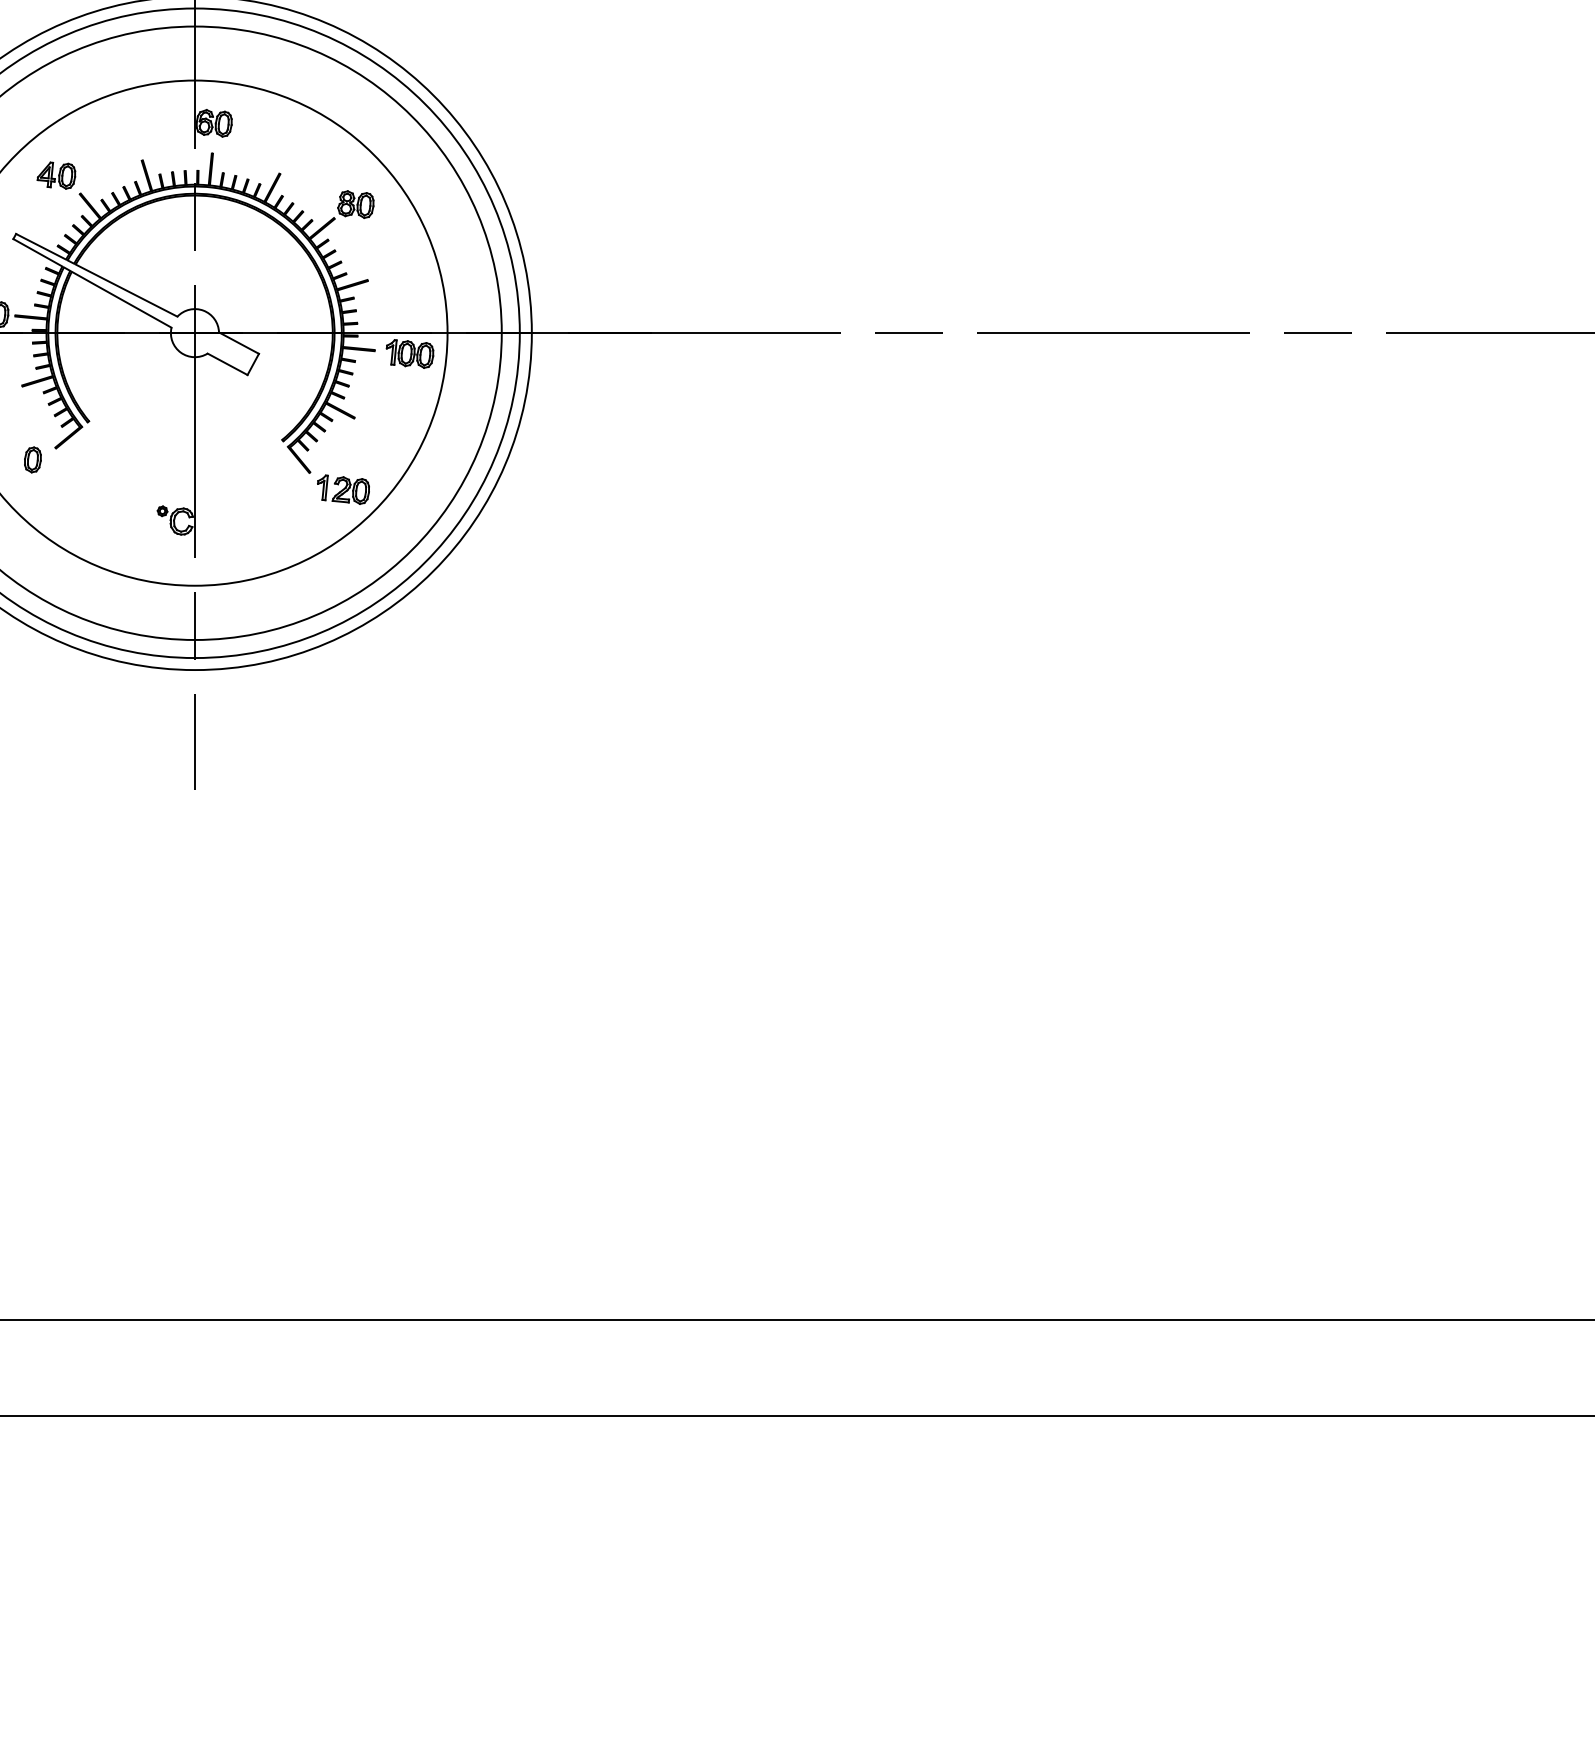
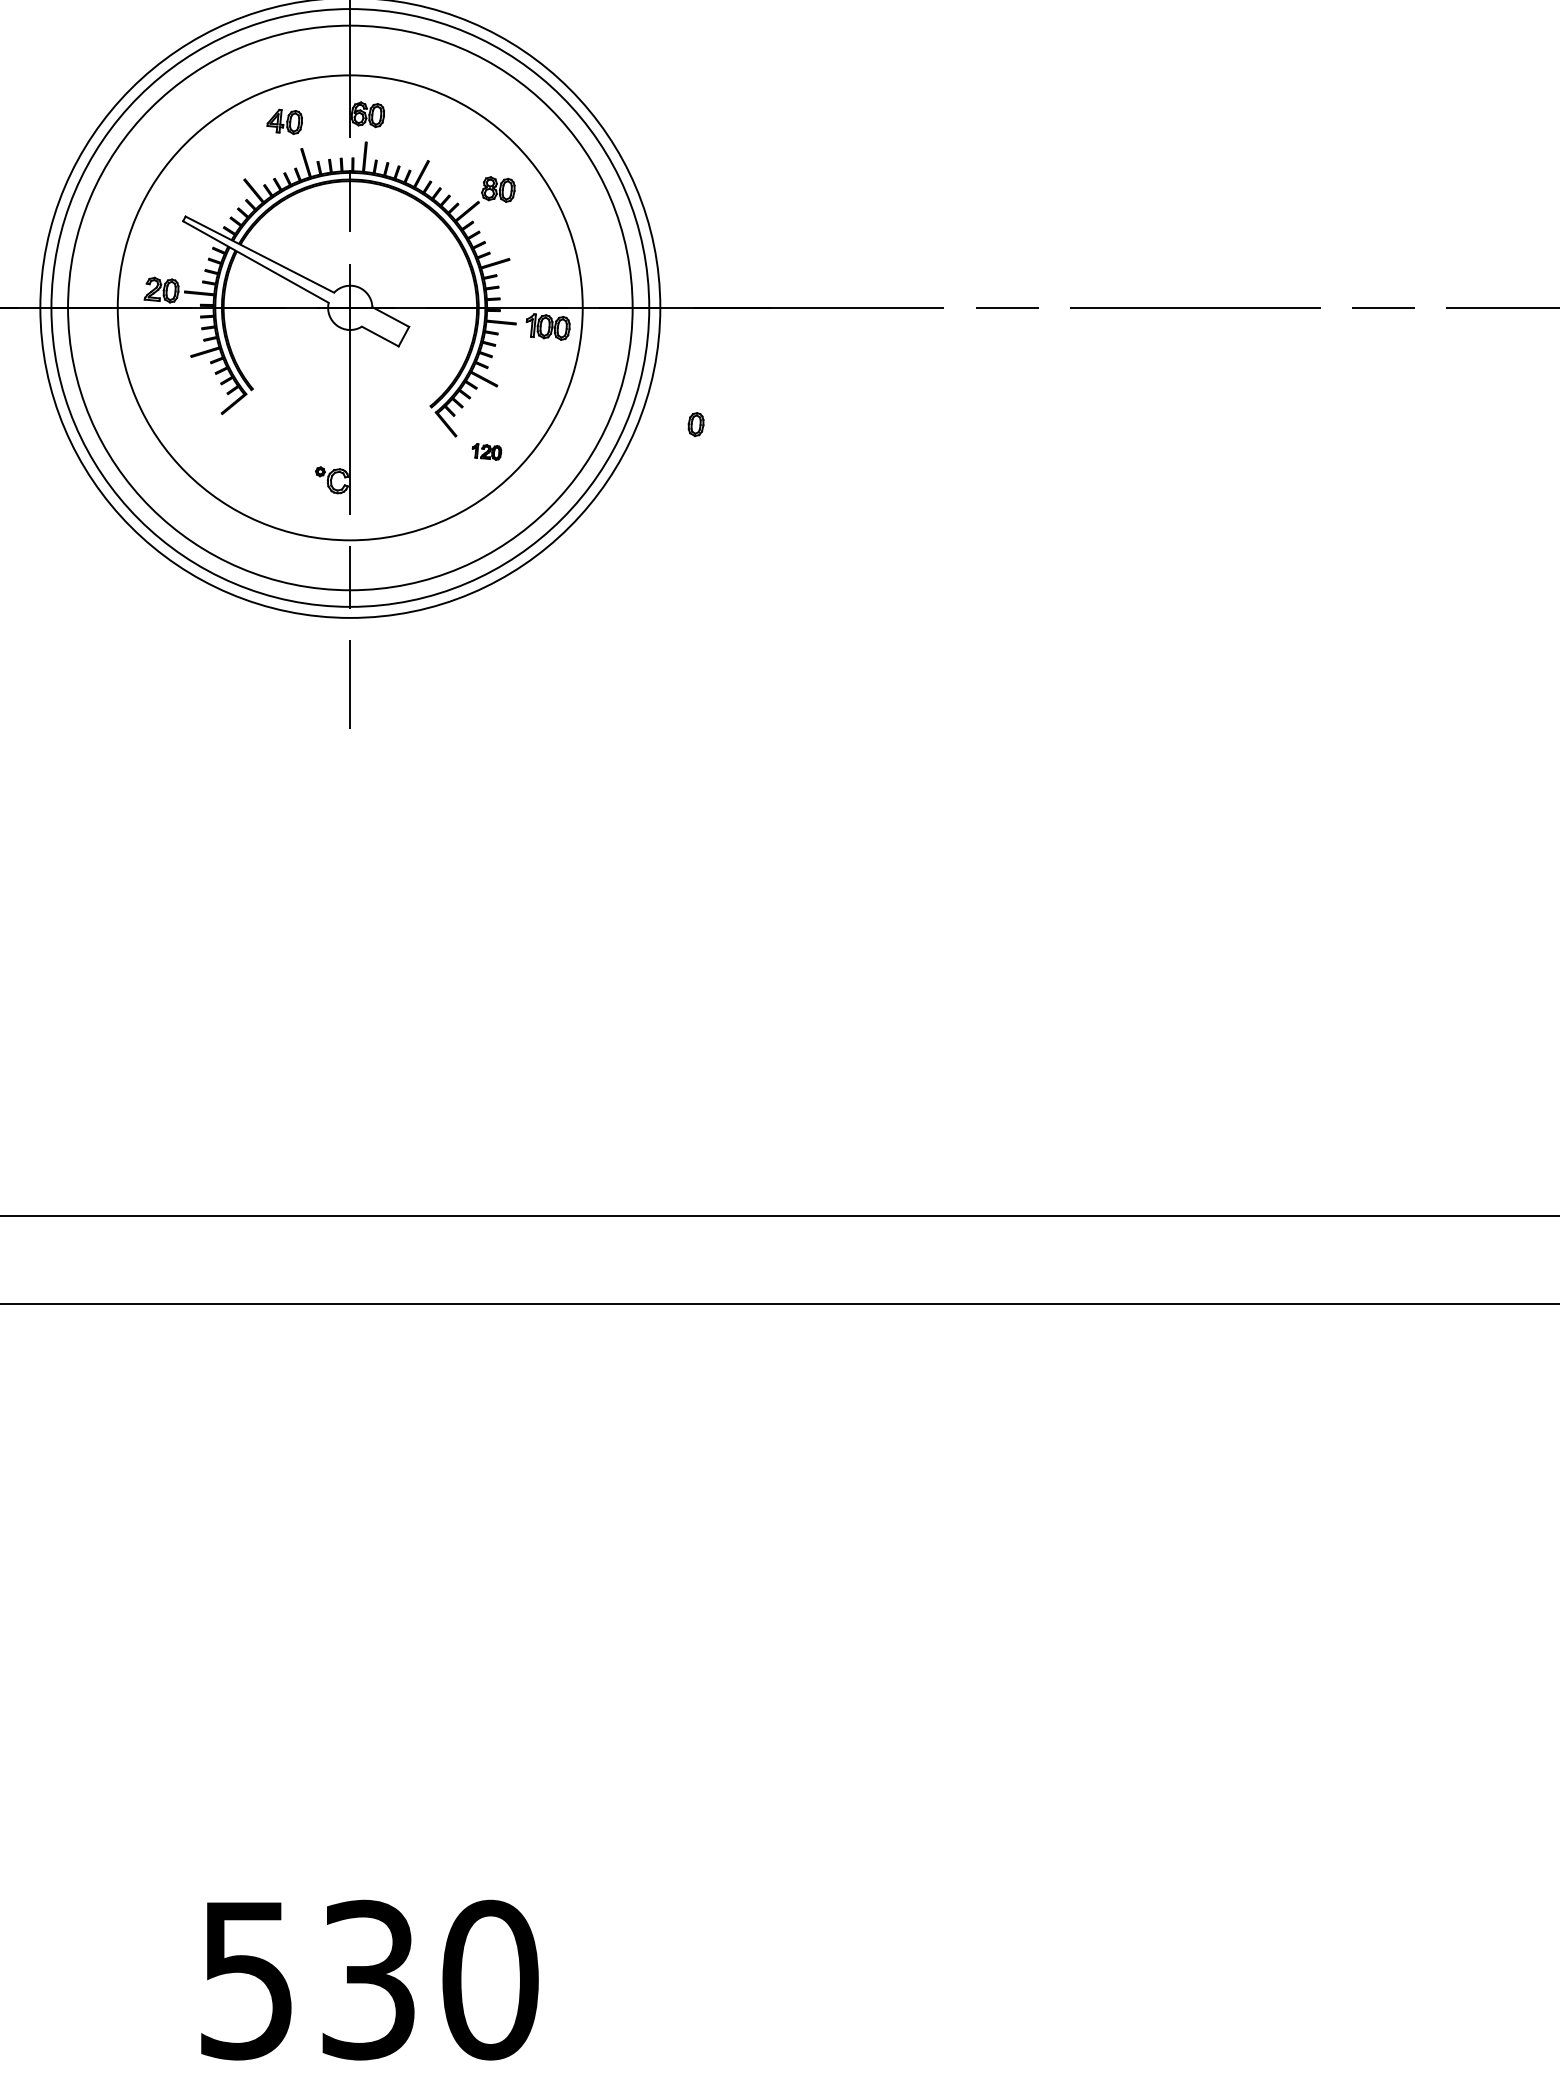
part: (56, 175) -> (284, 121), moved
part: (32, 459) -> (695, 424), moved
part: (342, 489) -> (486, 451), size x0.6

